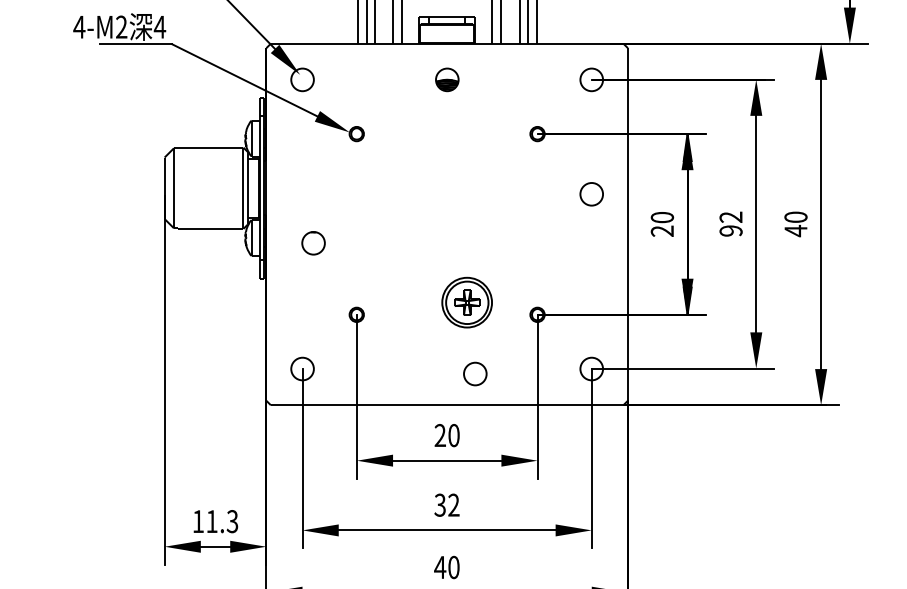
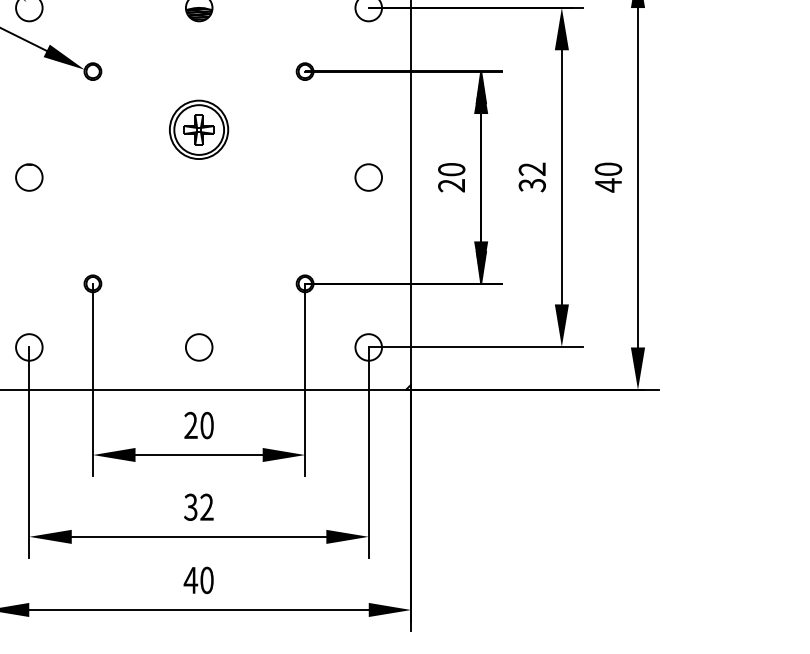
circle: (591, 194) -> (368, 177), moved
text: (730, 230) -> (531, 184), 92 -> 32
circle: (313, 243) -> (29, 177), moved
part: (466, 302) -> (198, 129), moved
circle: (475, 373) -> (199, 346), moved

